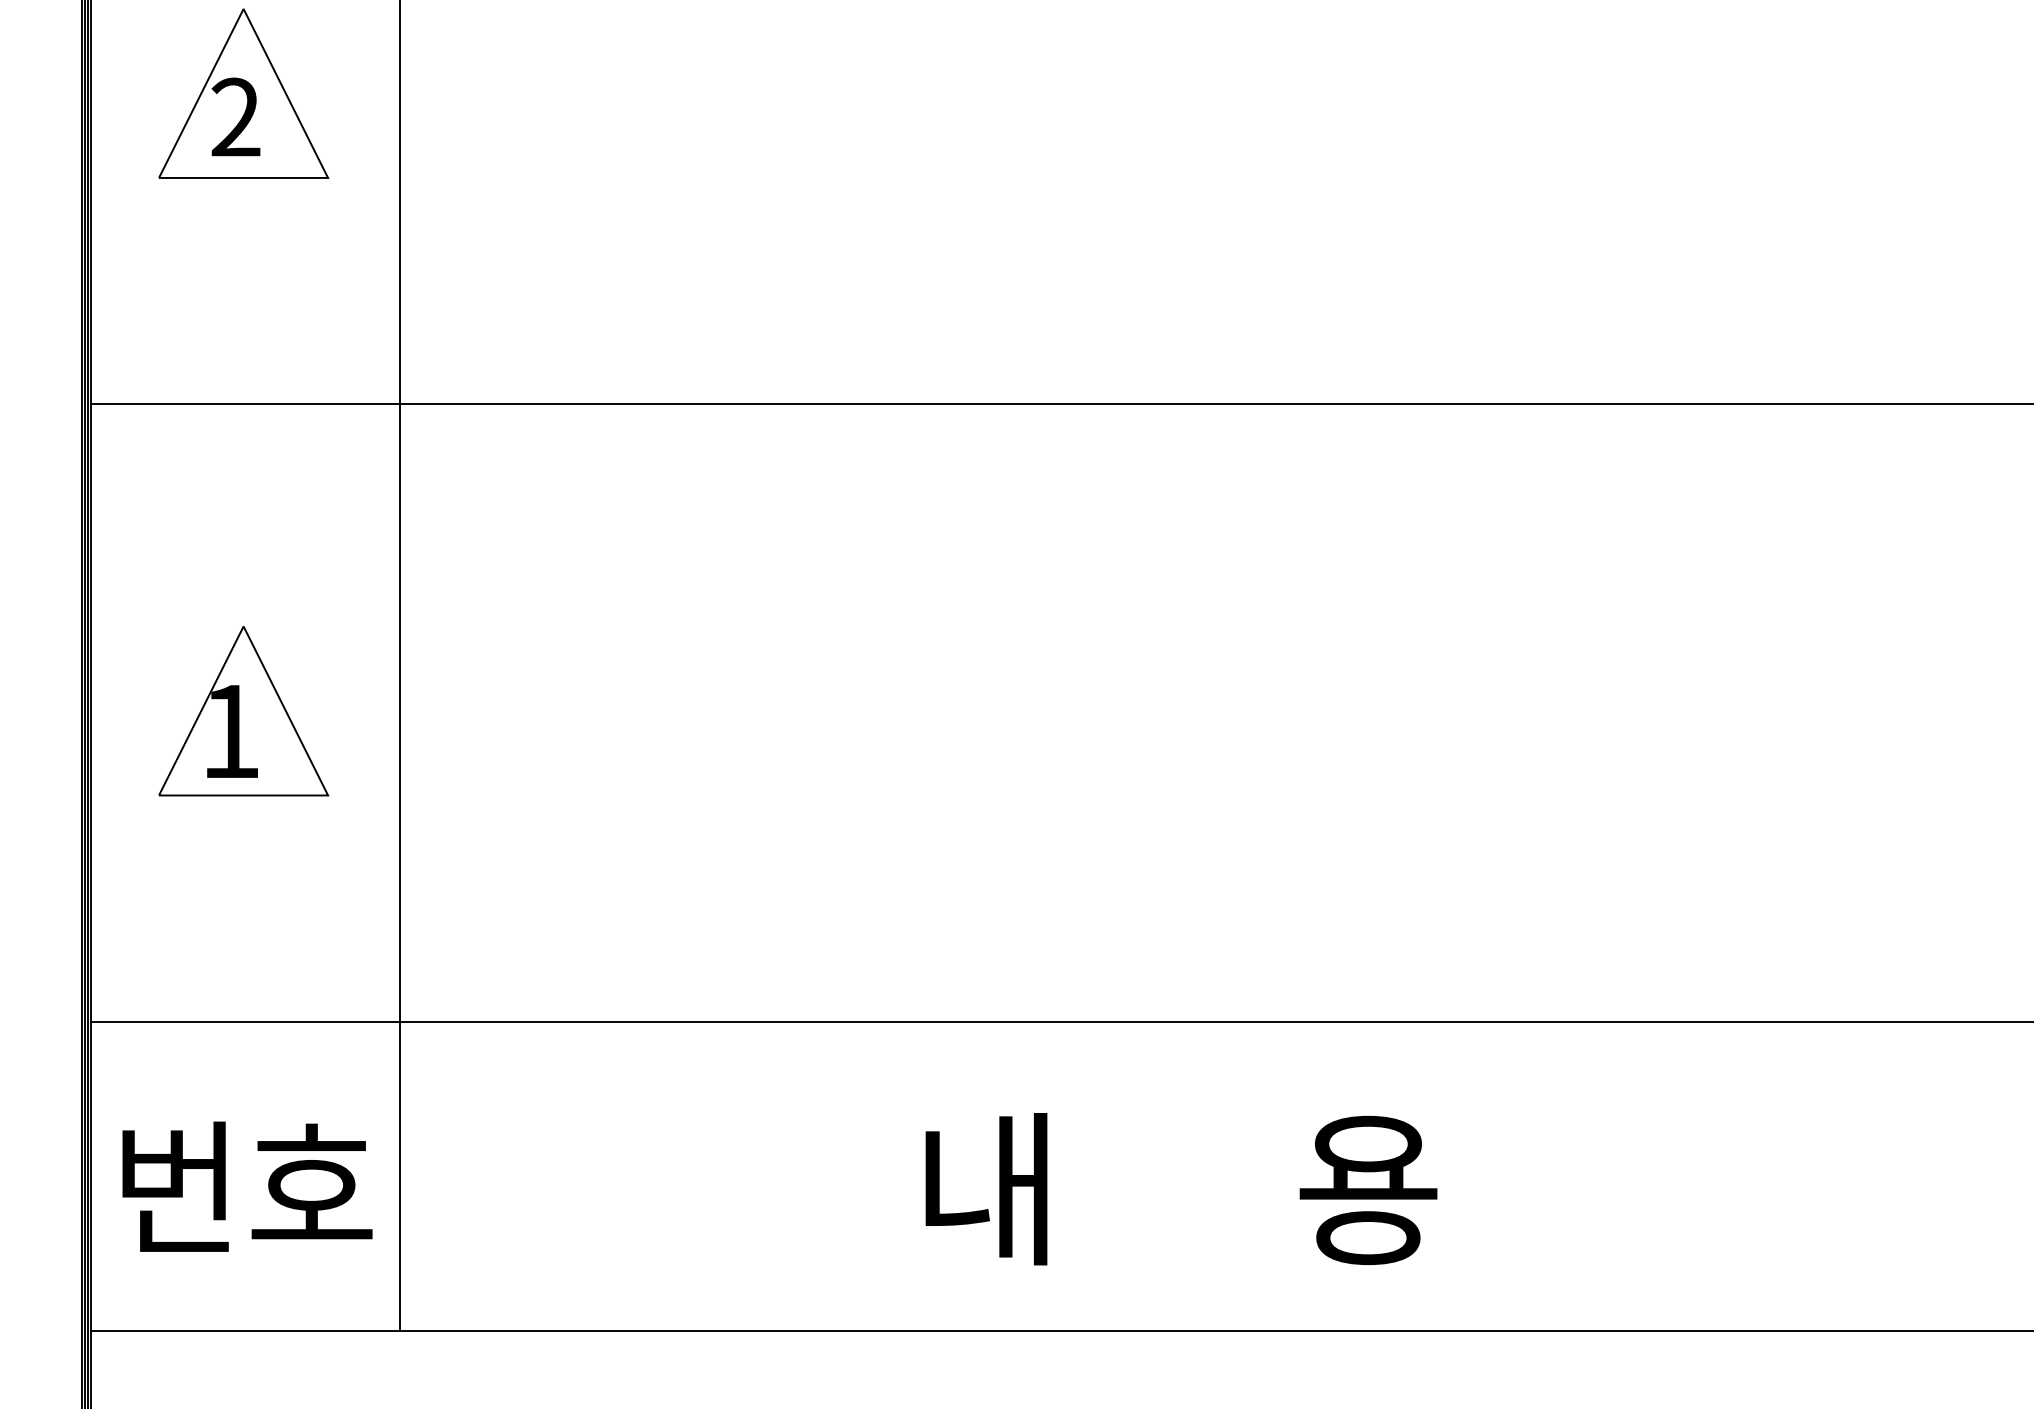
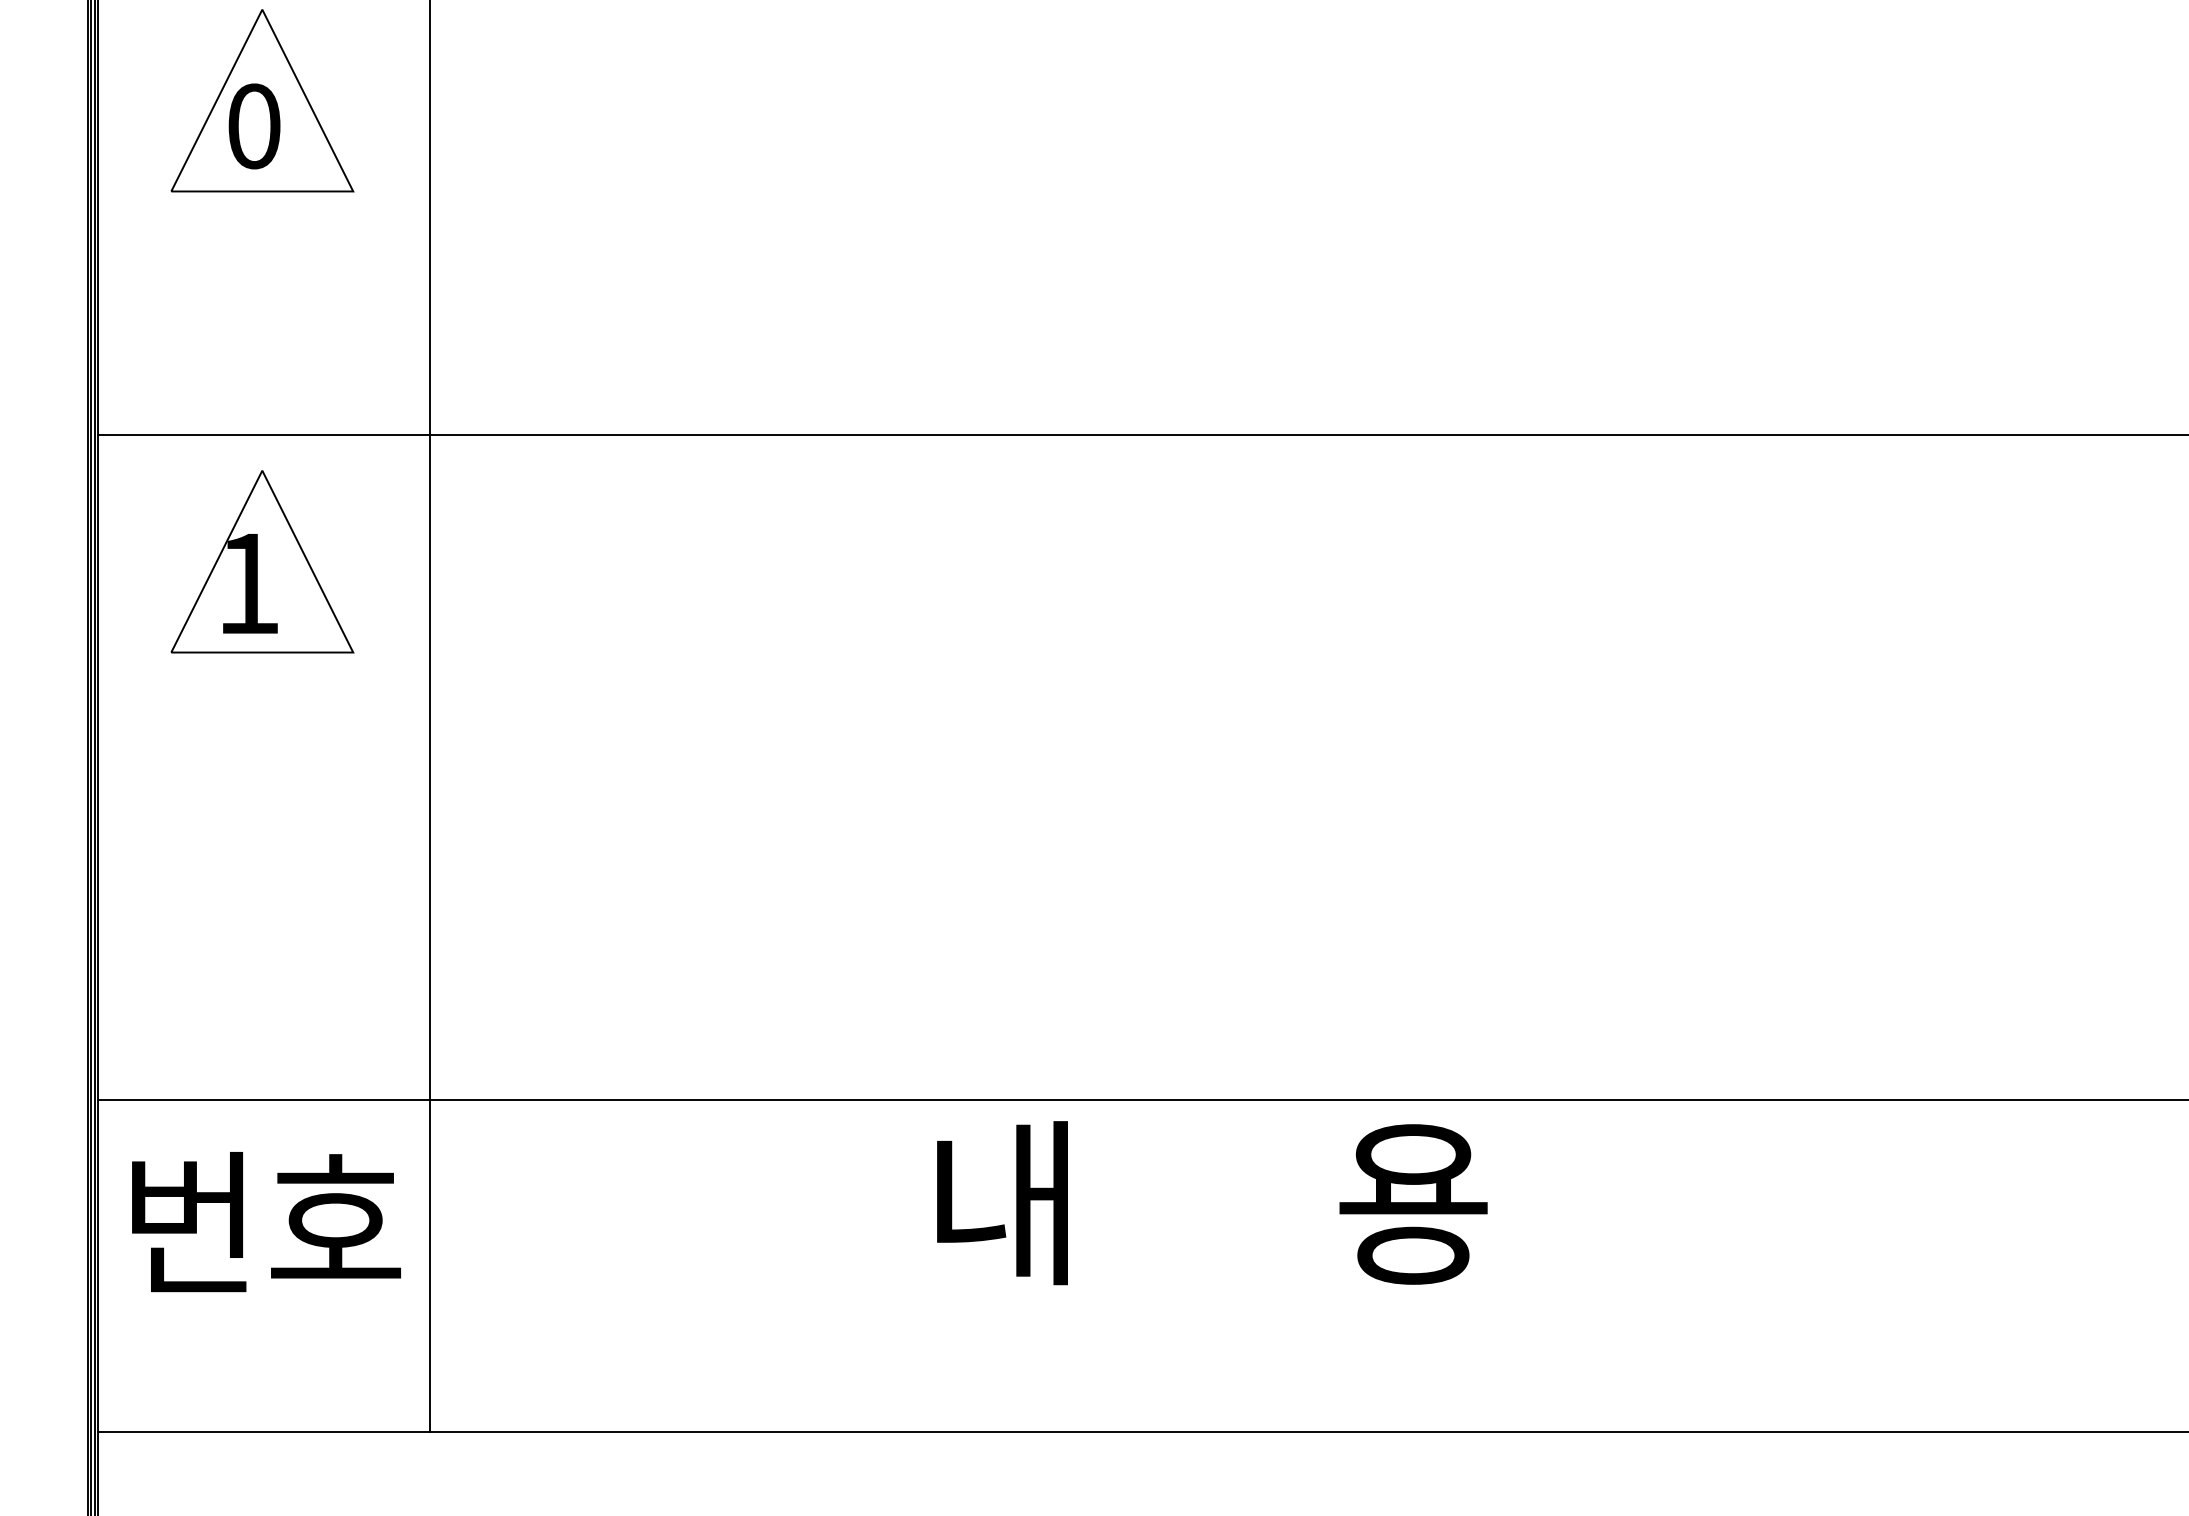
text: (235, 117) -> (253, 126), 2 -> 0
part: (243, 711) -> (262, 562), moved
text: (247, 1186) -> (266, 1221), moved
text: (1181, 1189) -> (1212, 1203), moved

